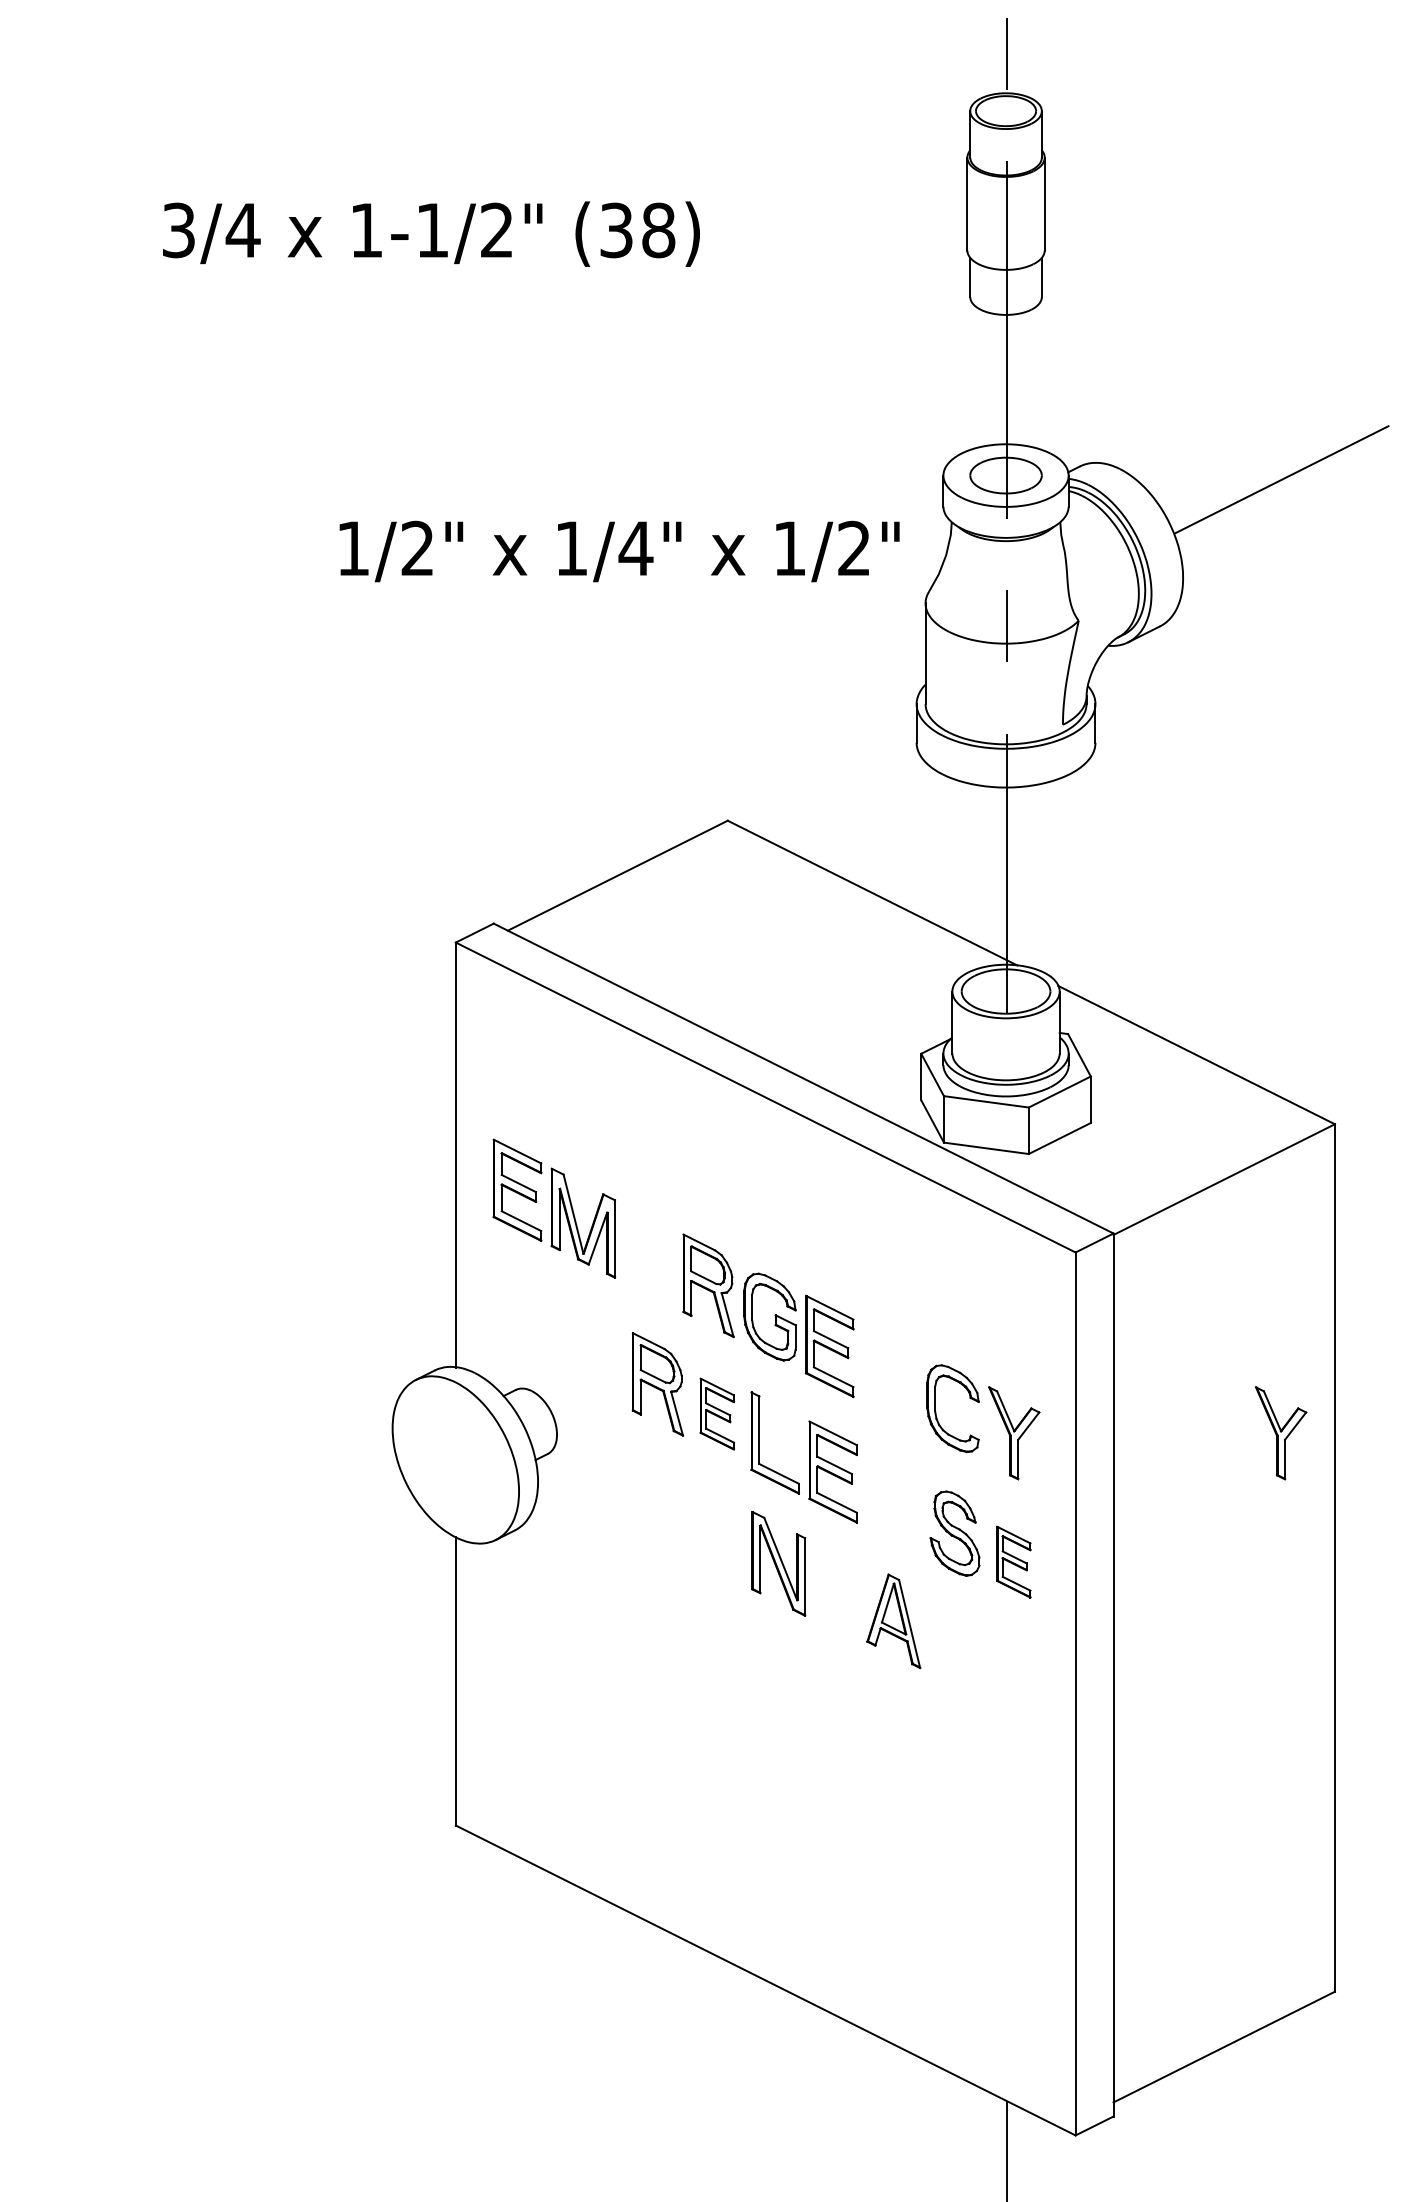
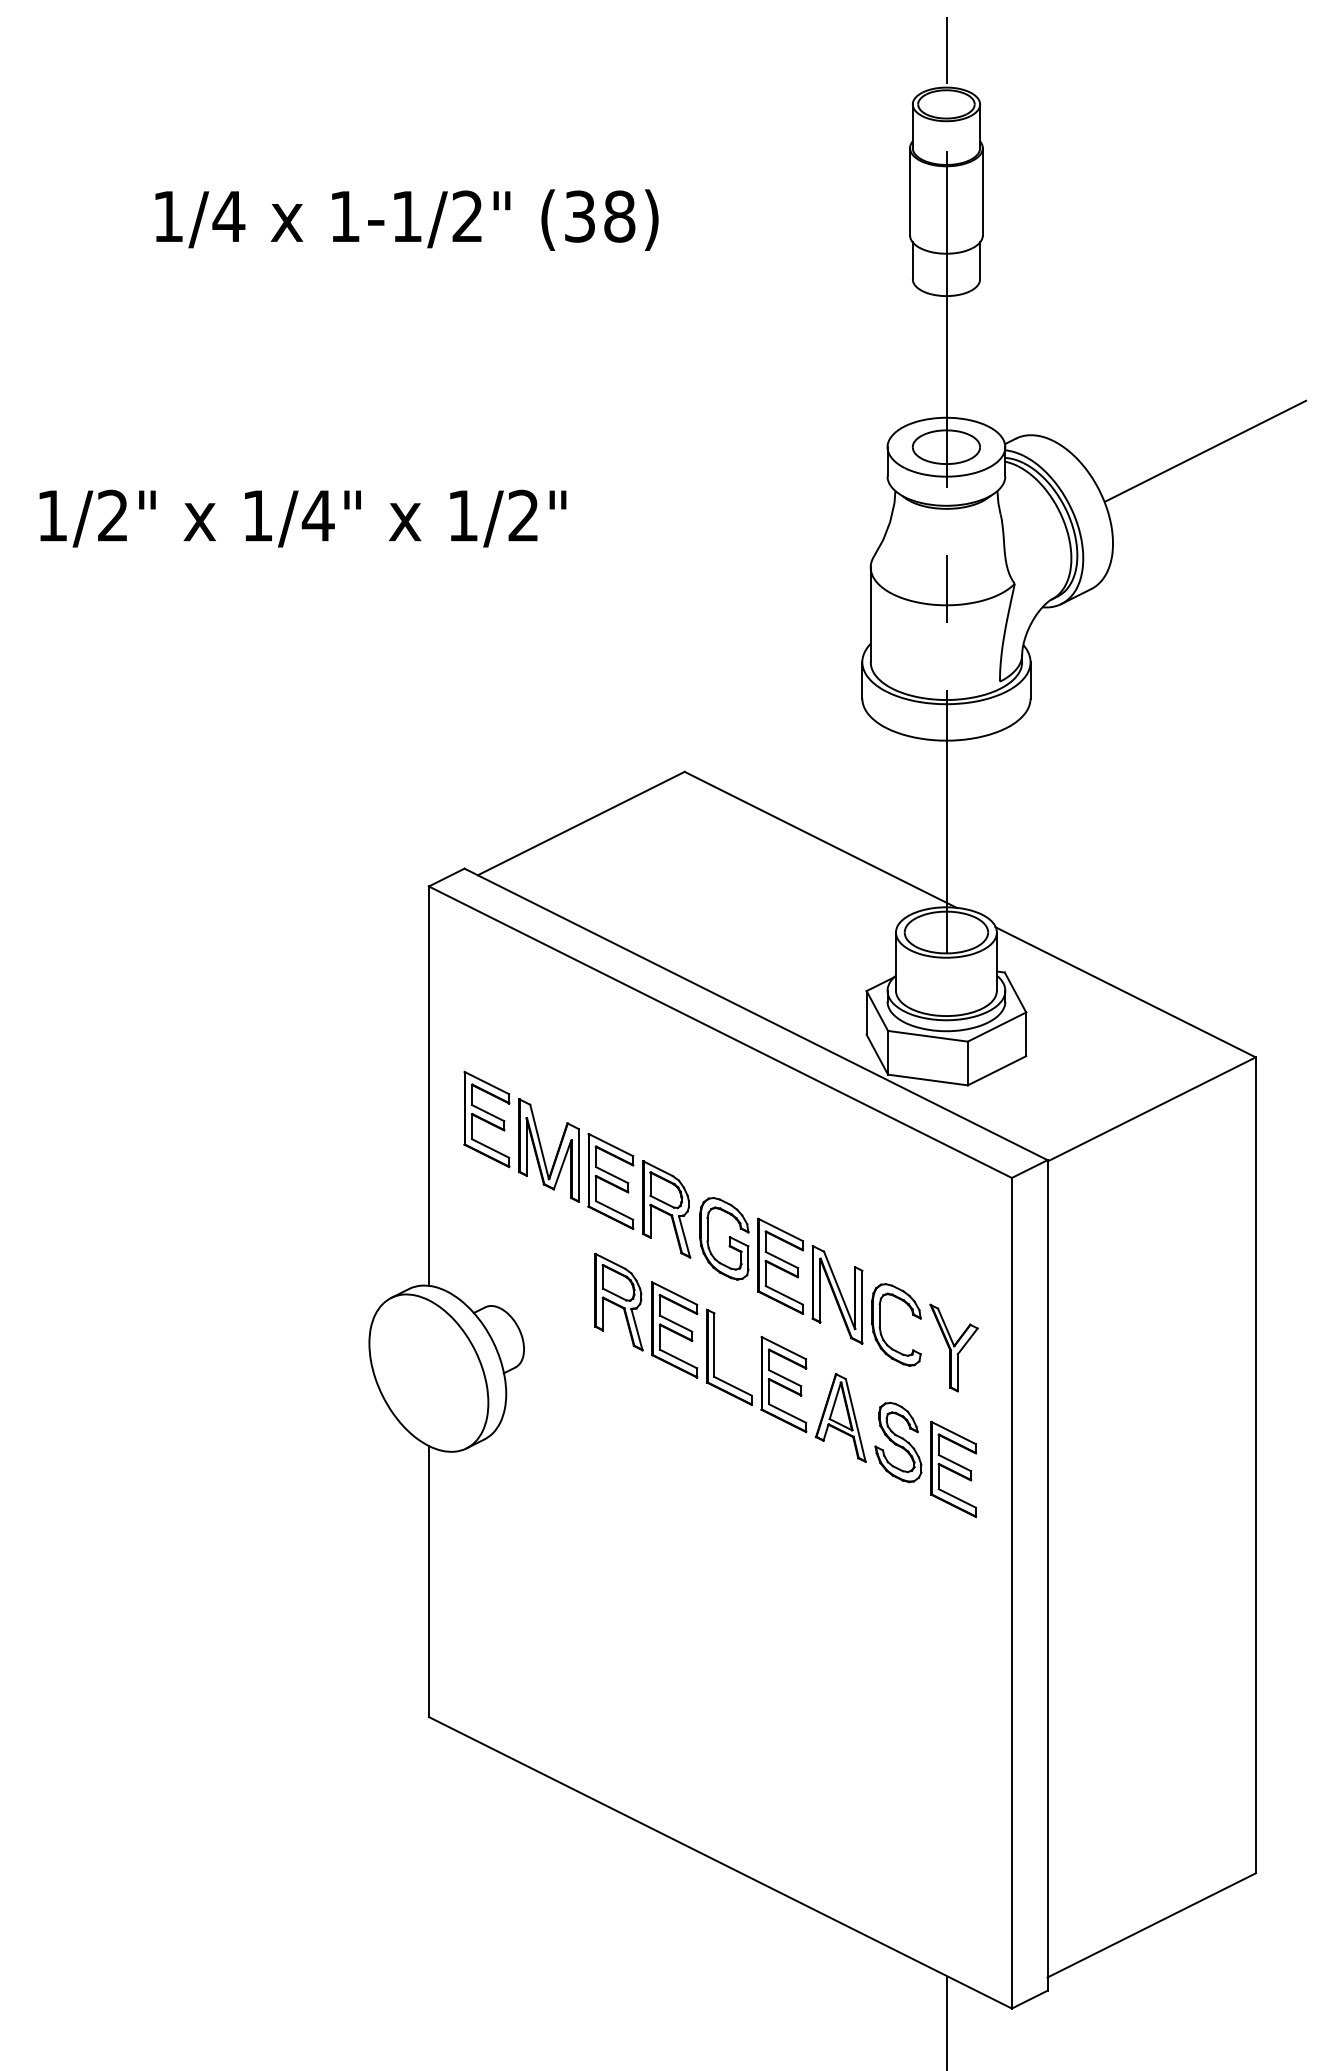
text: (179, 230) -> (168, 216), 3/4 -> 1/4
text: (619, 551) -> (302, 518), moved
part: (648, 1256) -> (610, 1181), added
part: (716, 1413) -> (674, 1329), size x1.43
part: (1280, 1432) -> (1204, 1347), removed
part: (1013, 1561) -> (953, 1468), size x1.43
part: (778, 1563) -> (837, 1294), moved
part: (893, 1620) -> (840, 1417), moved

